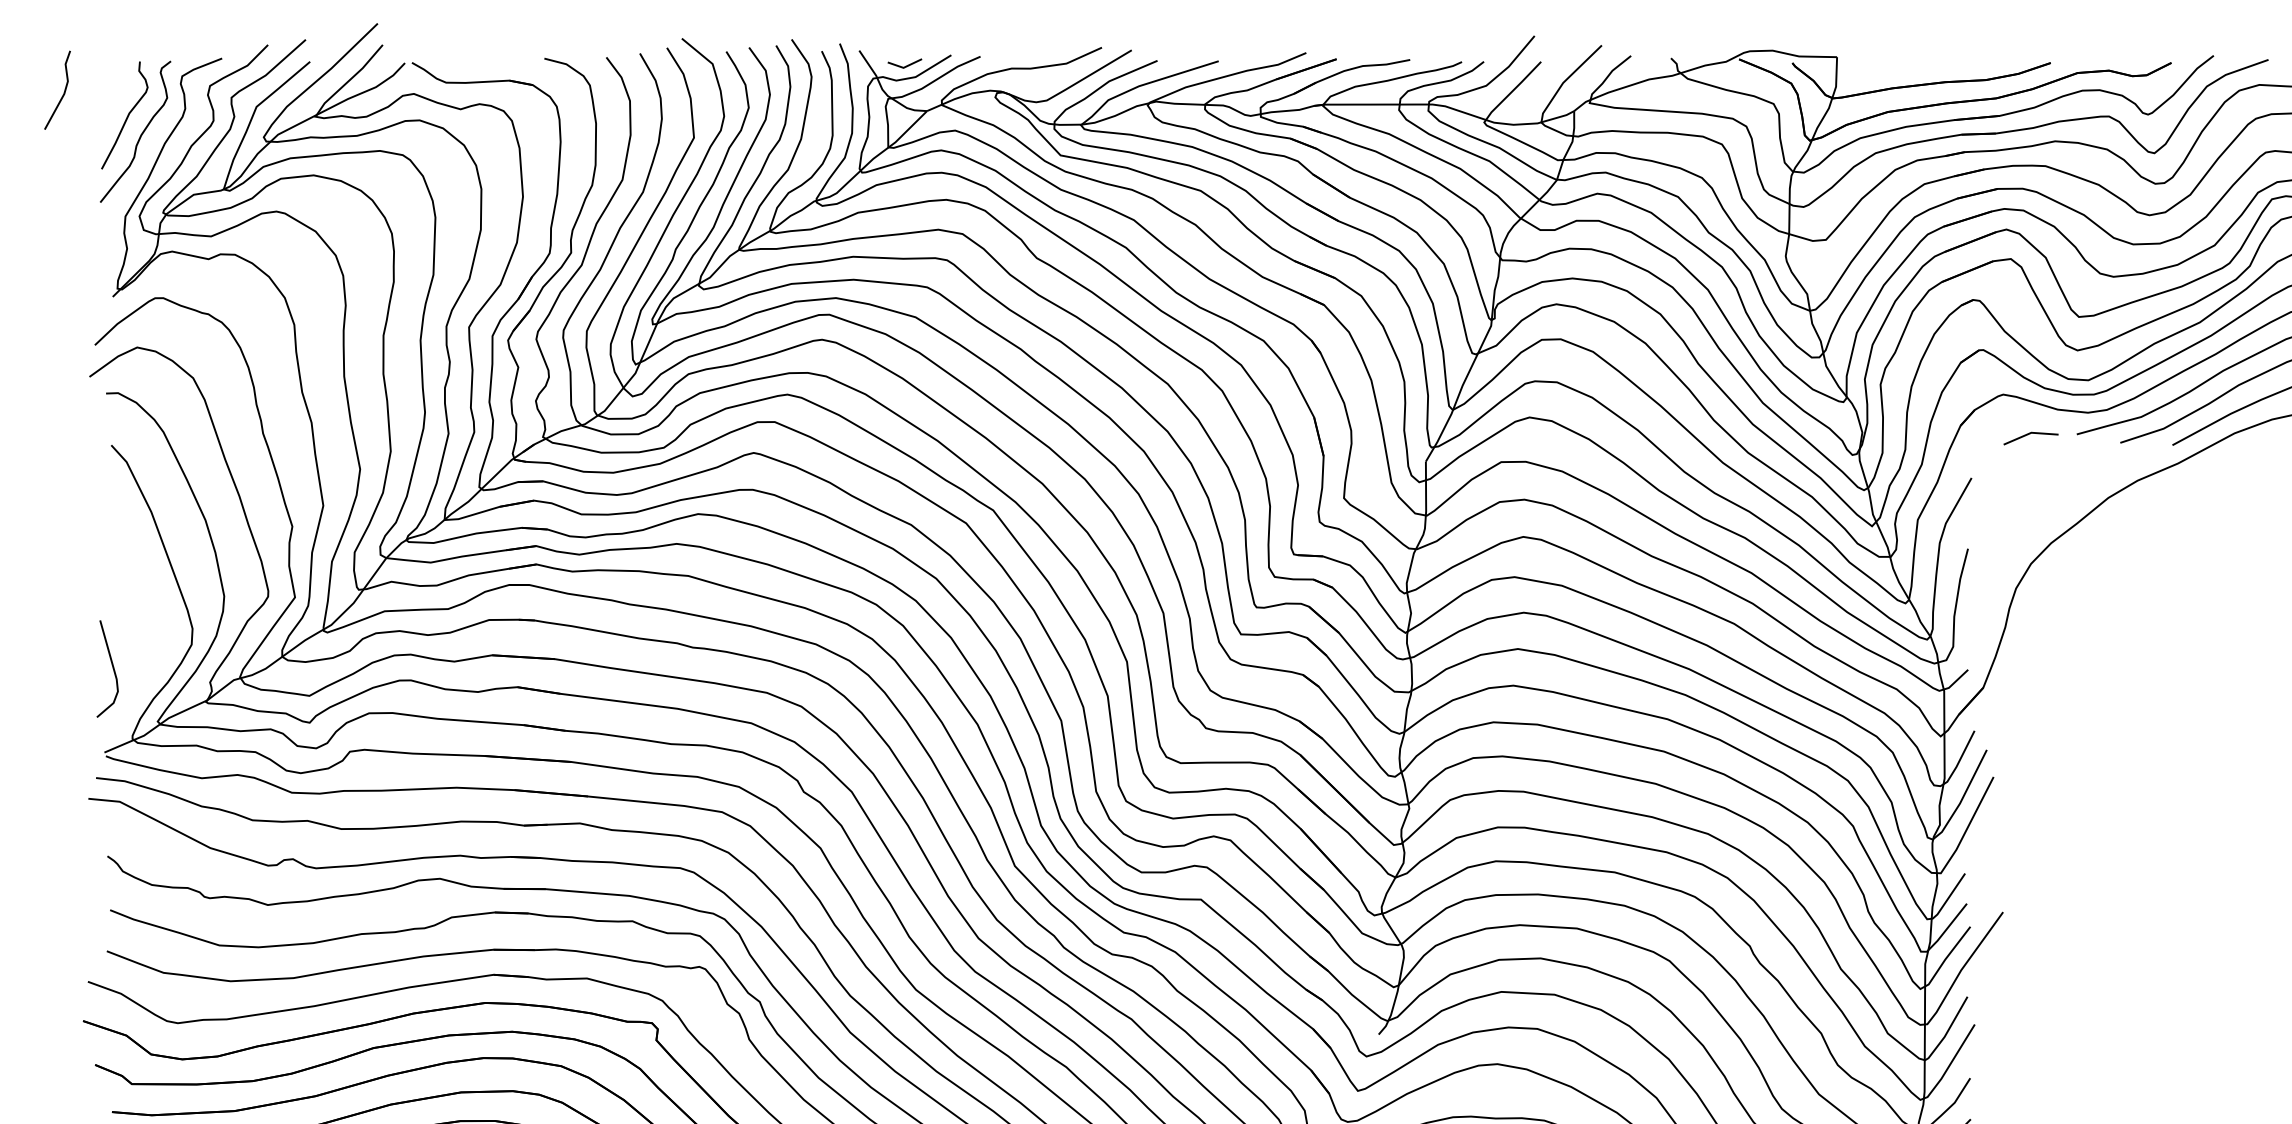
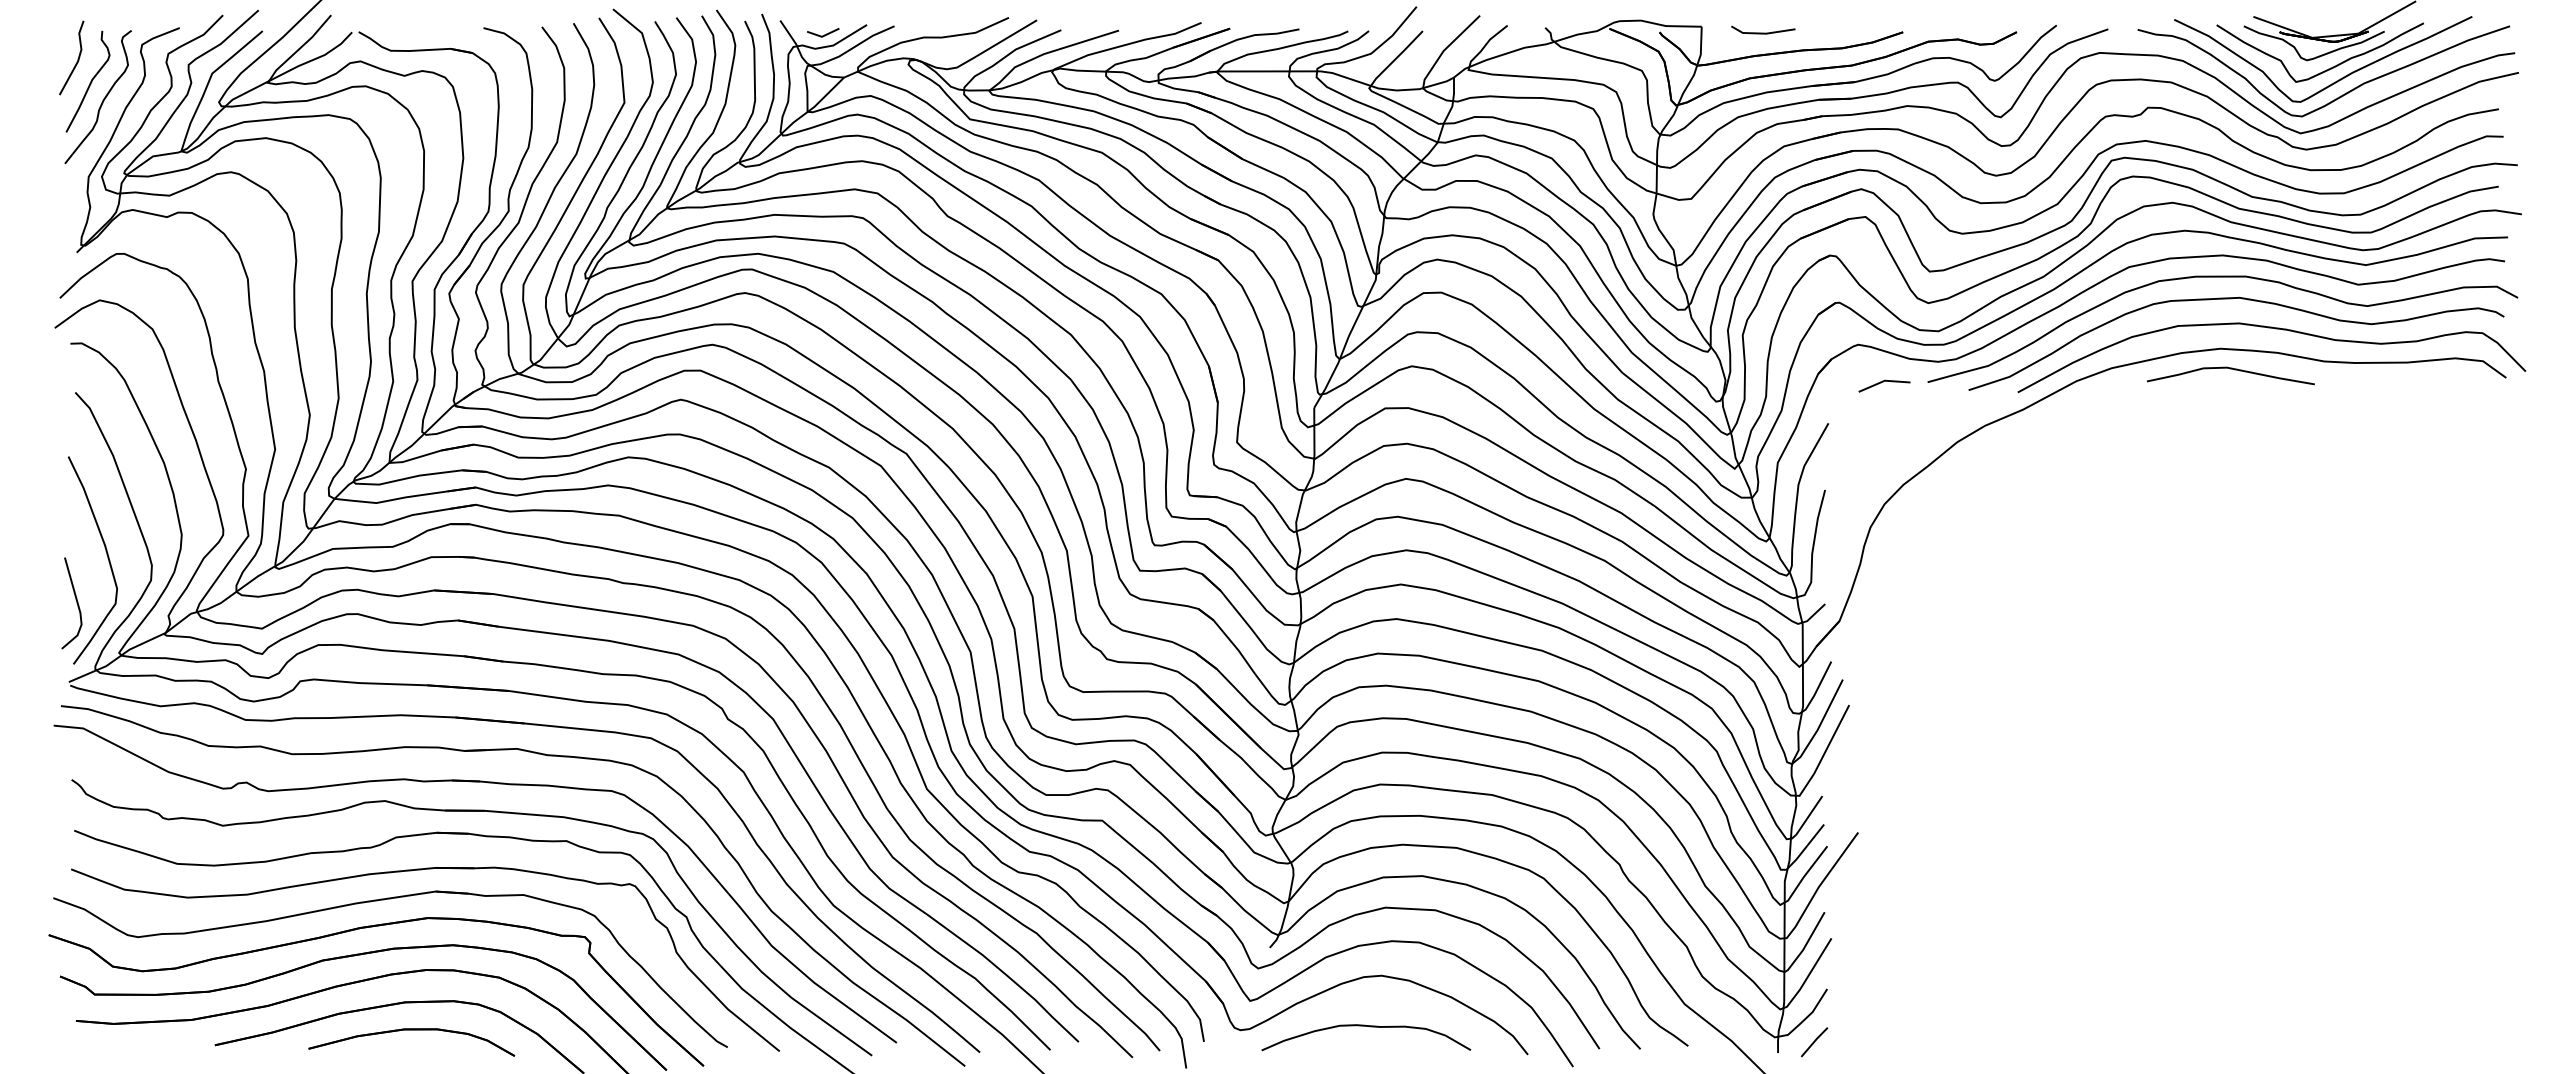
line: (1902, 63) -> (1763, 32), added
line: (63, 91) -> (77, 59), moved
curve: (145, 621) -> (107, 558), added

